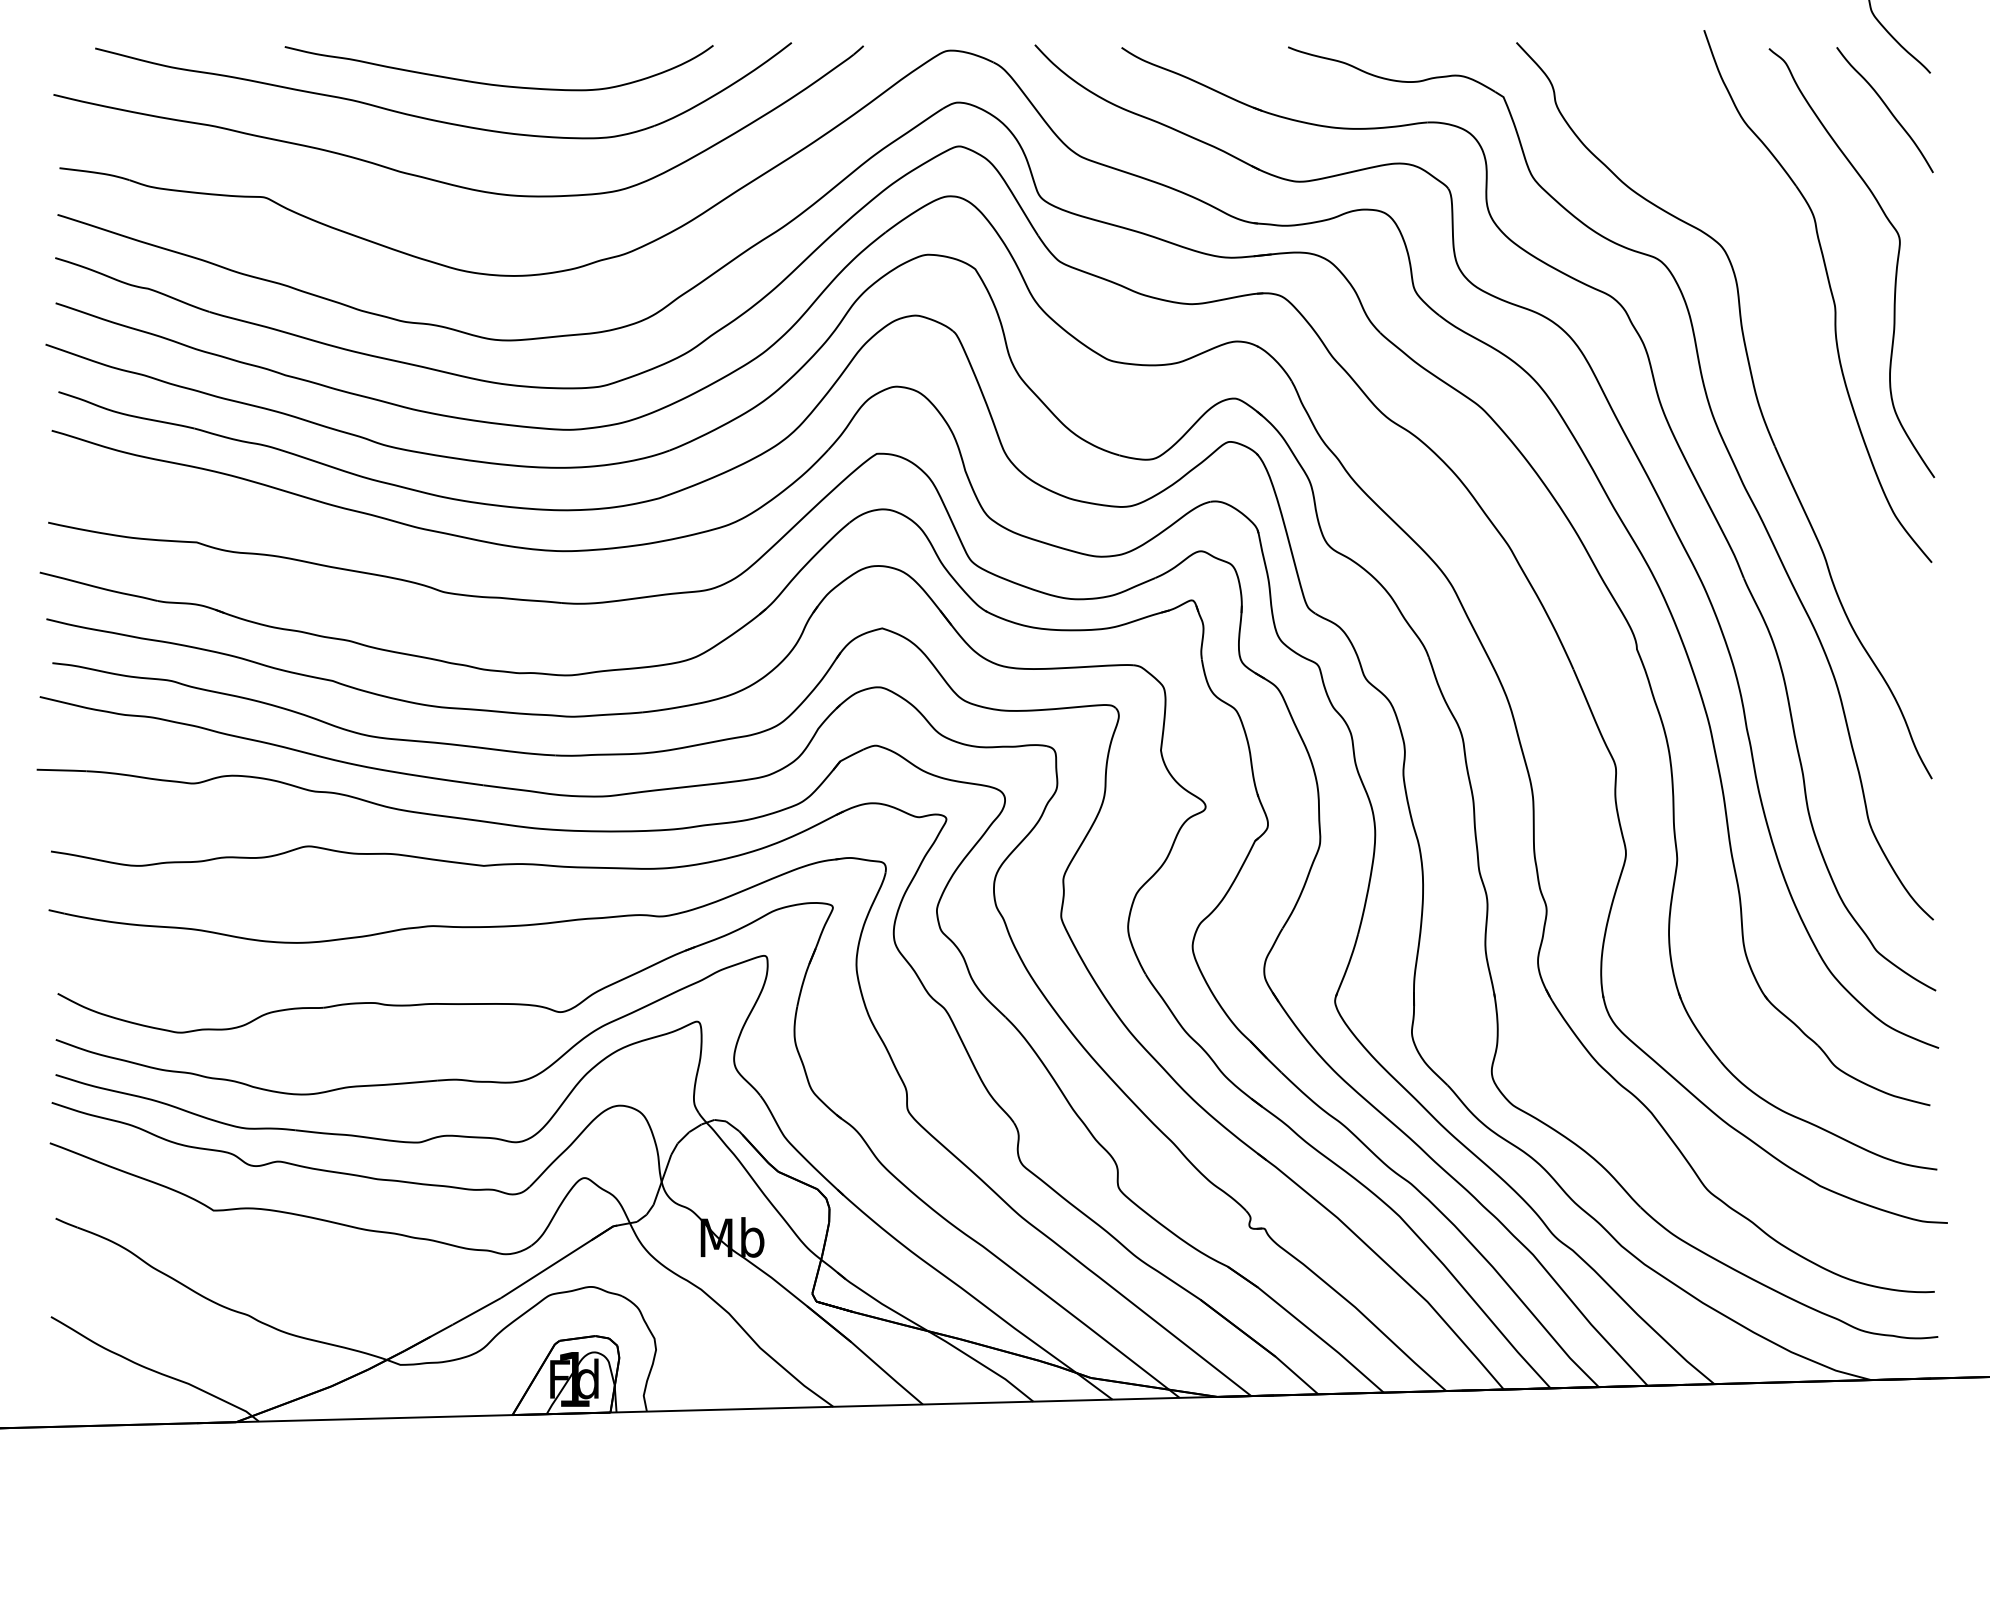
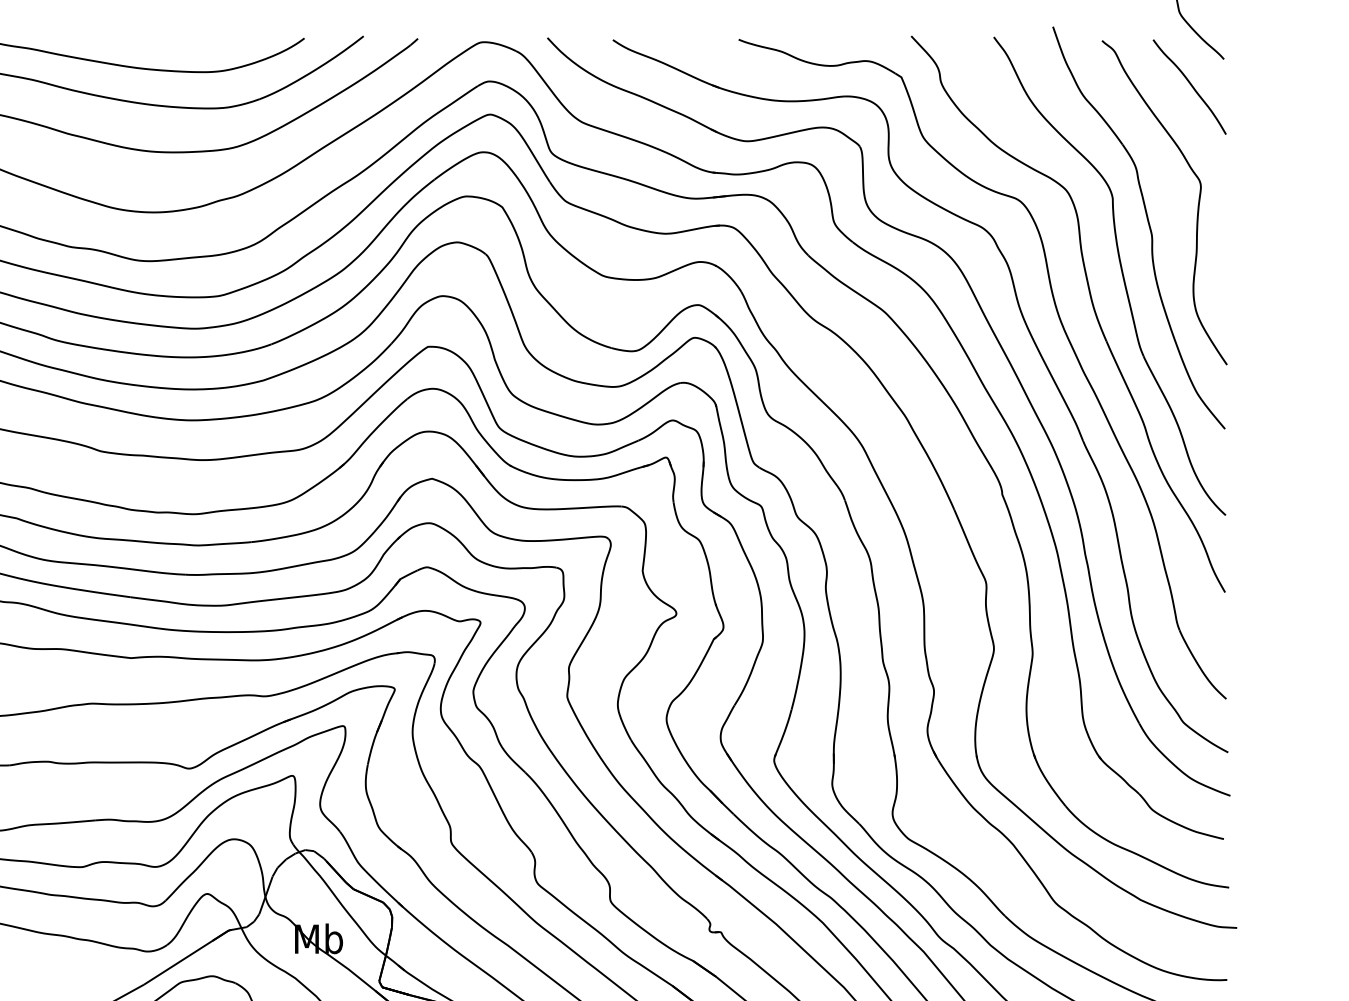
part: (1795, 358) -> (1122, 274), added

